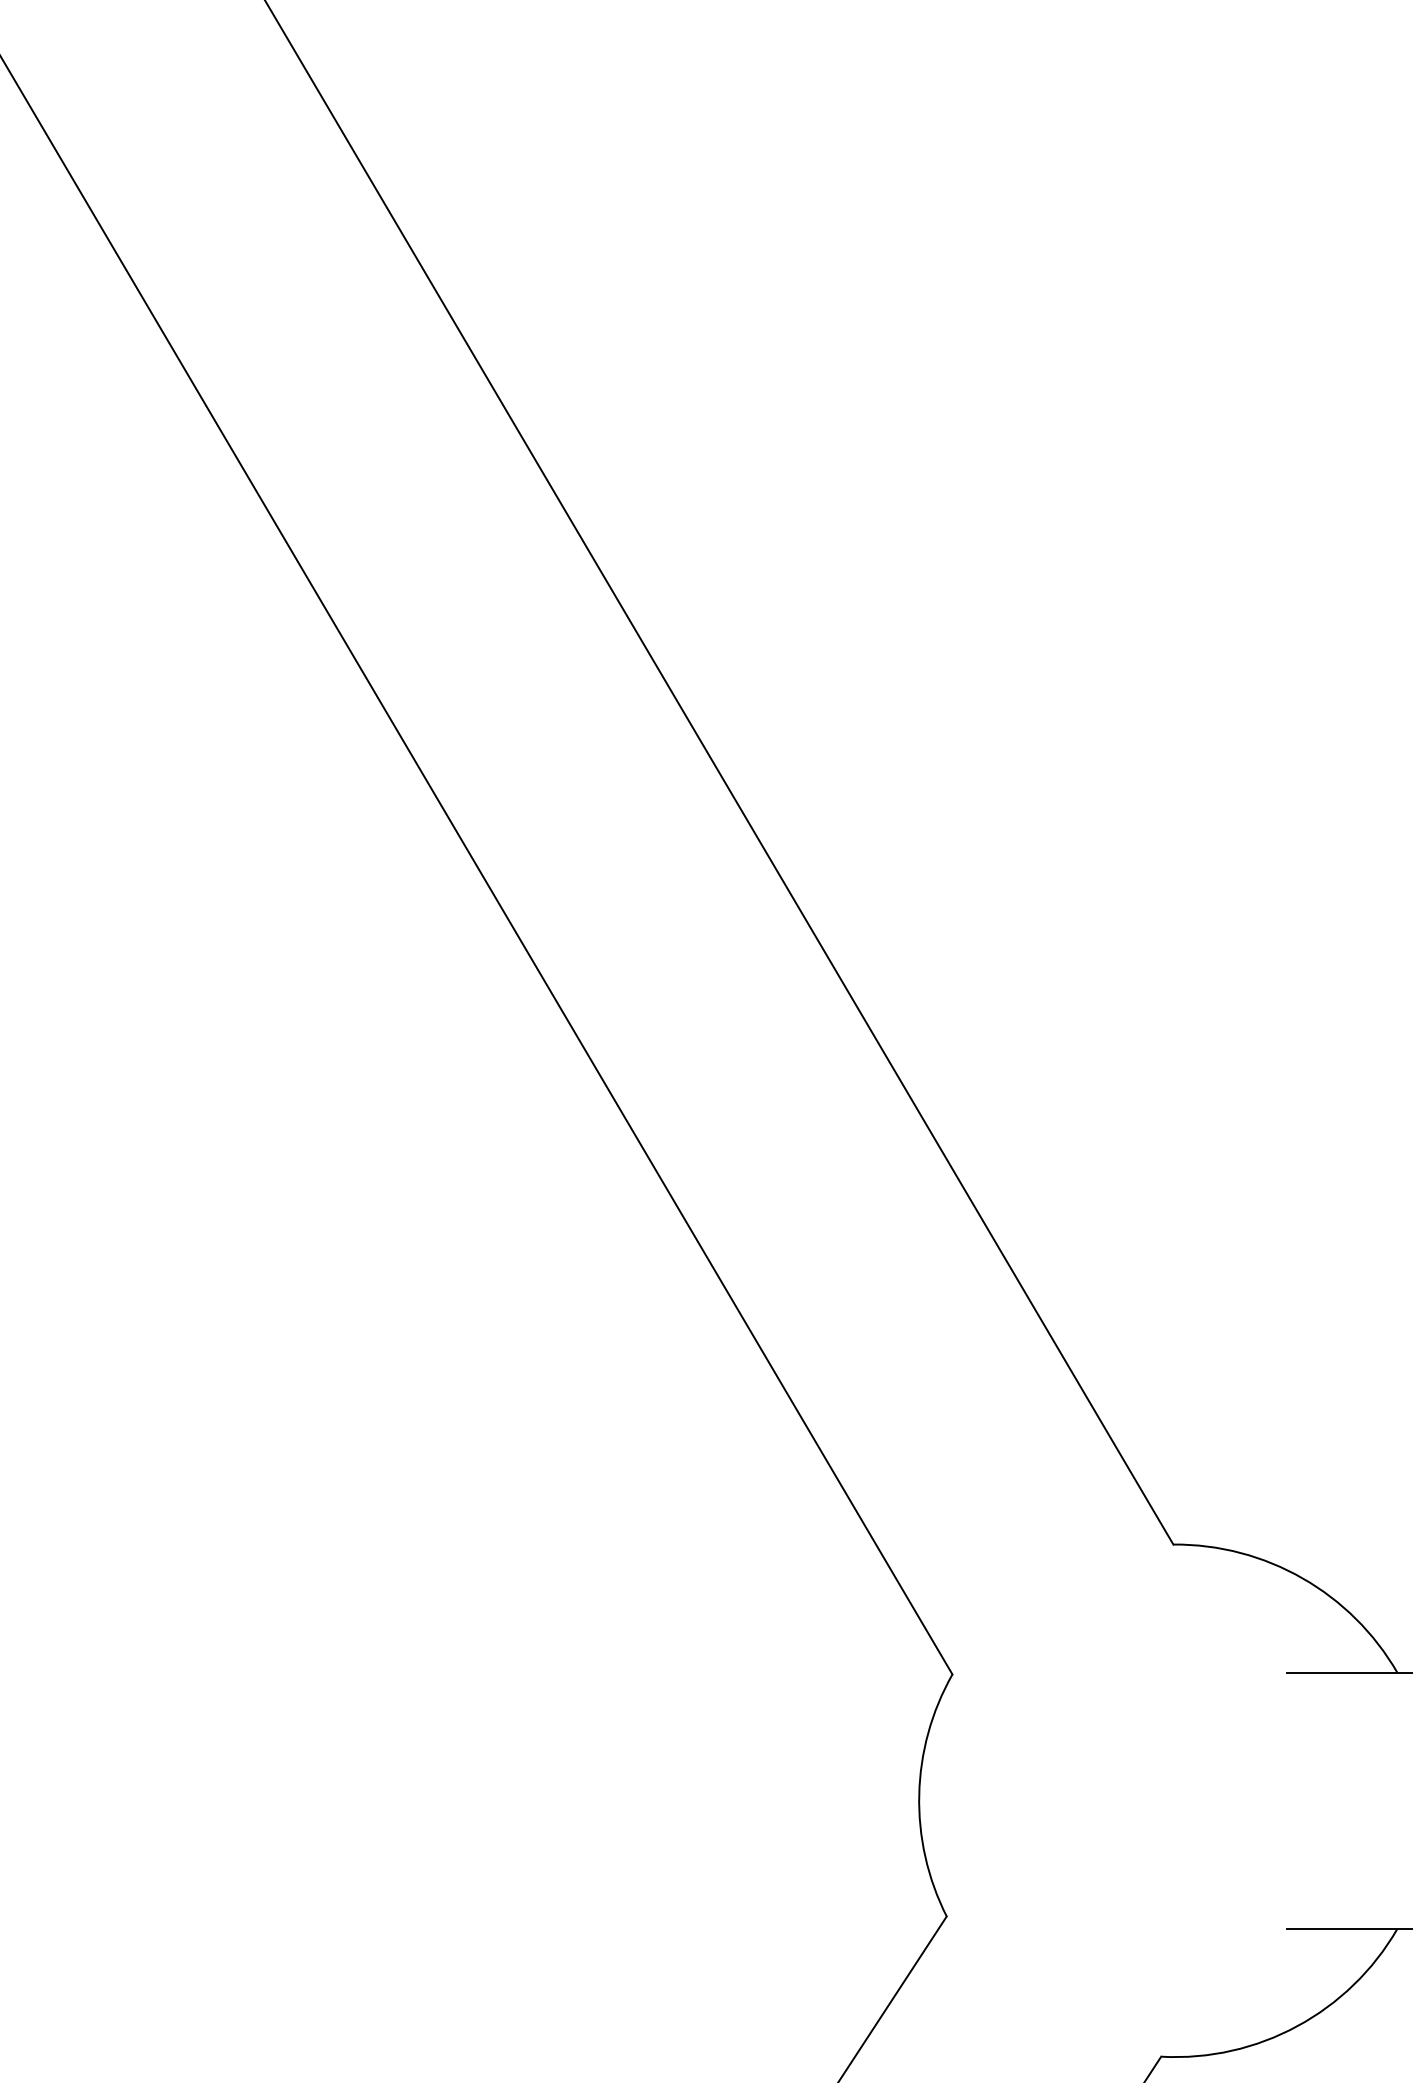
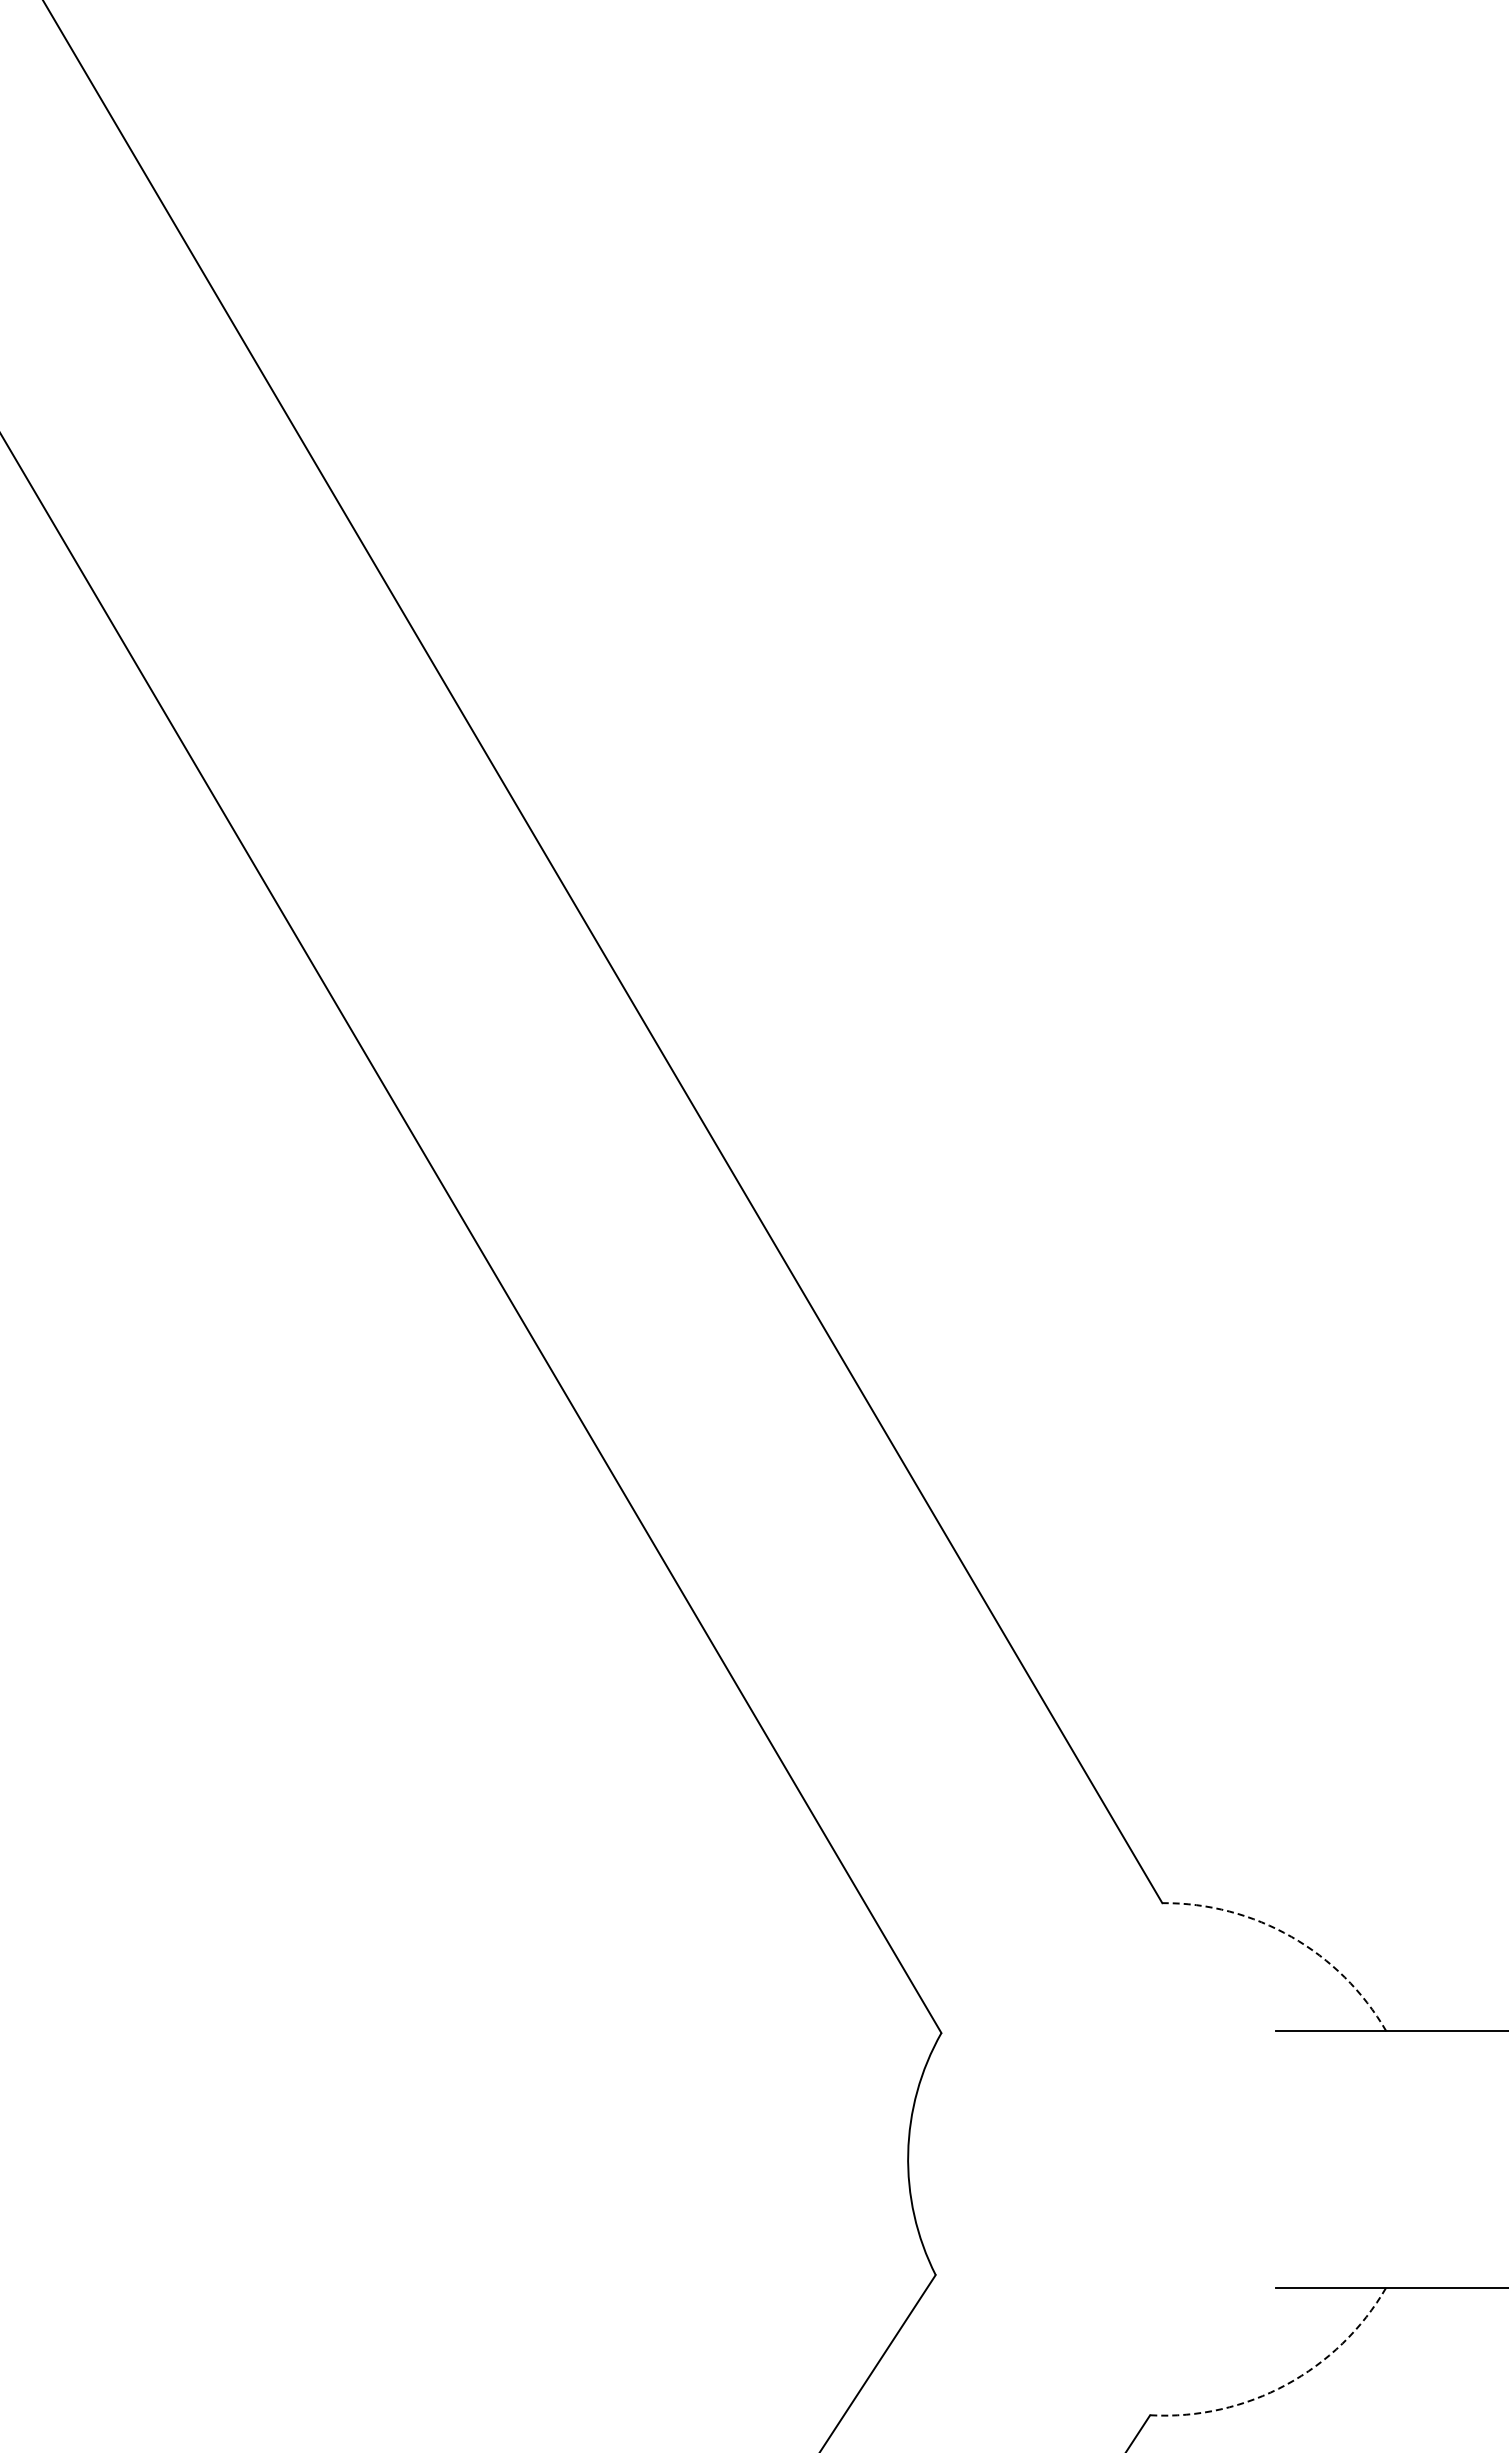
arc: (1302, 1577) -> (1291, 1936), solid -> dashed
arc: (1297, 2025) -> (1286, 2384), solid -> dashed

